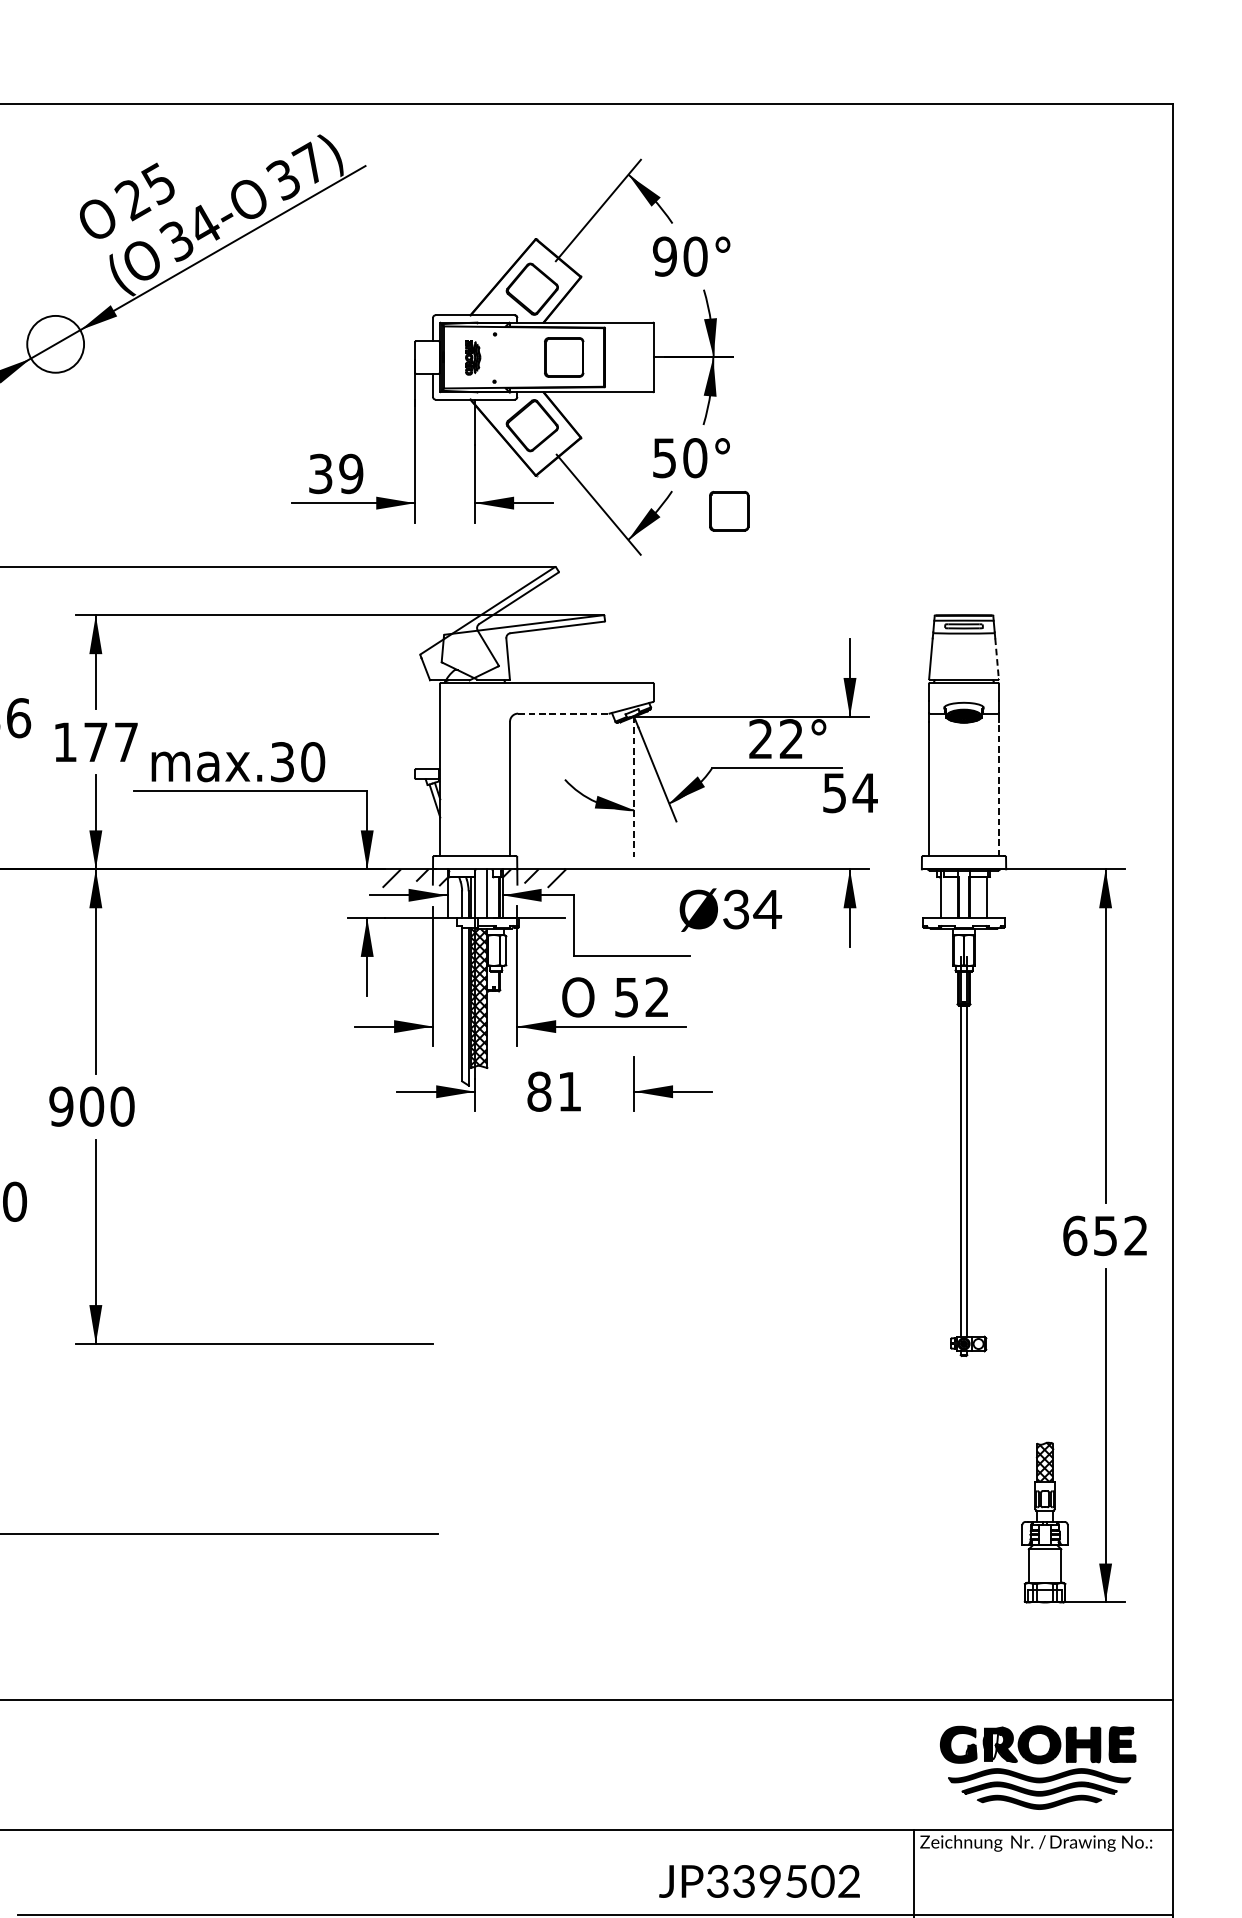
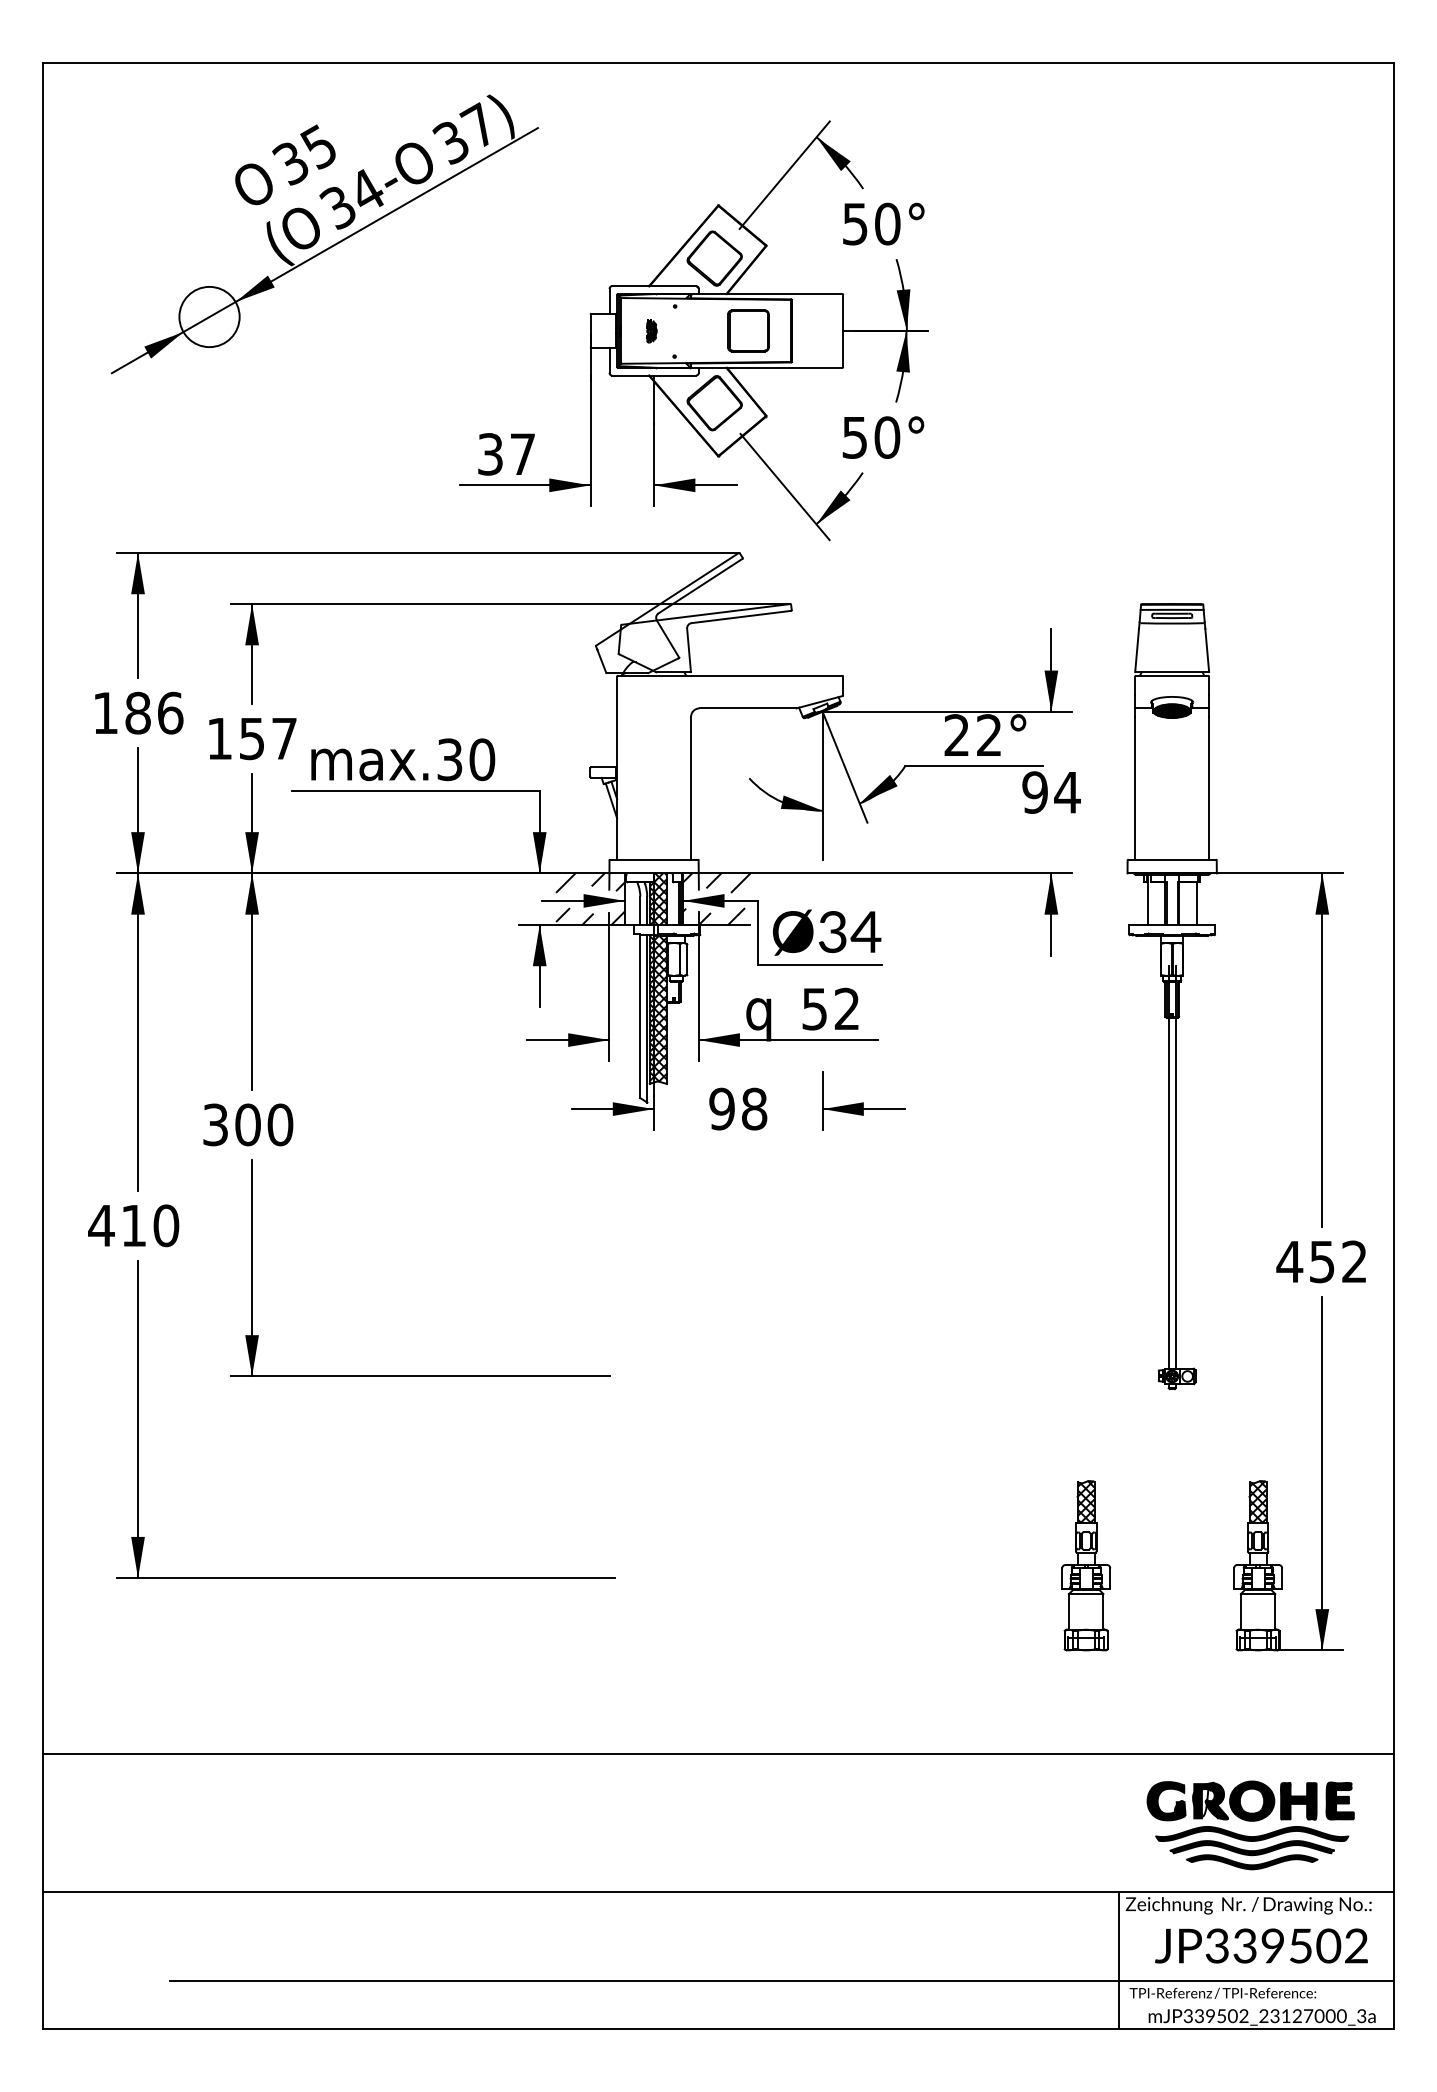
text: (132, 200) -> (290, 164), 25 -> 35
text: (664, 256) -> (854, 223), 90° -> 50°
part: (472, 358) -> (651, 331), size x0.62
text: (350, 474) -> (522, 454), 39 -> 37
part: (729, 510) -> (923, 493), removed
line: (997, 659) -> (1207, 650), dashed -> solid
line: (564, 713) -> (748, 708), dashed -> solid
text: (96, 742) -> (252, 739), 177 -> 157
line: (634, 787) -> (822, 786), dashed -> solid
line: (999, 788) -> (1209, 787), dashed -> solid
text: (834, 793) -> (1034, 792), 54 -> 94
hatch: (479, 893) -> (658, 898), added
hatch: (415, 910) -> (590, 916), added
hatch: (531, 910) -> (713, 916), added
text: (731, 910) -> (827, 932), moved
text: (578, 1002) -> (763, 1014), O -> q
text: (554, 1091) -> (738, 1108), 81 -> 98
text: (61, 1106) -> (215, 1124), 900 -> 300
text: (1074, 1235) -> (1289, 1261), 652 -> 452
part: (883, 1522) -> (1086, 1565), added
text: (759, 1880) -> (1261, 1945), moved

